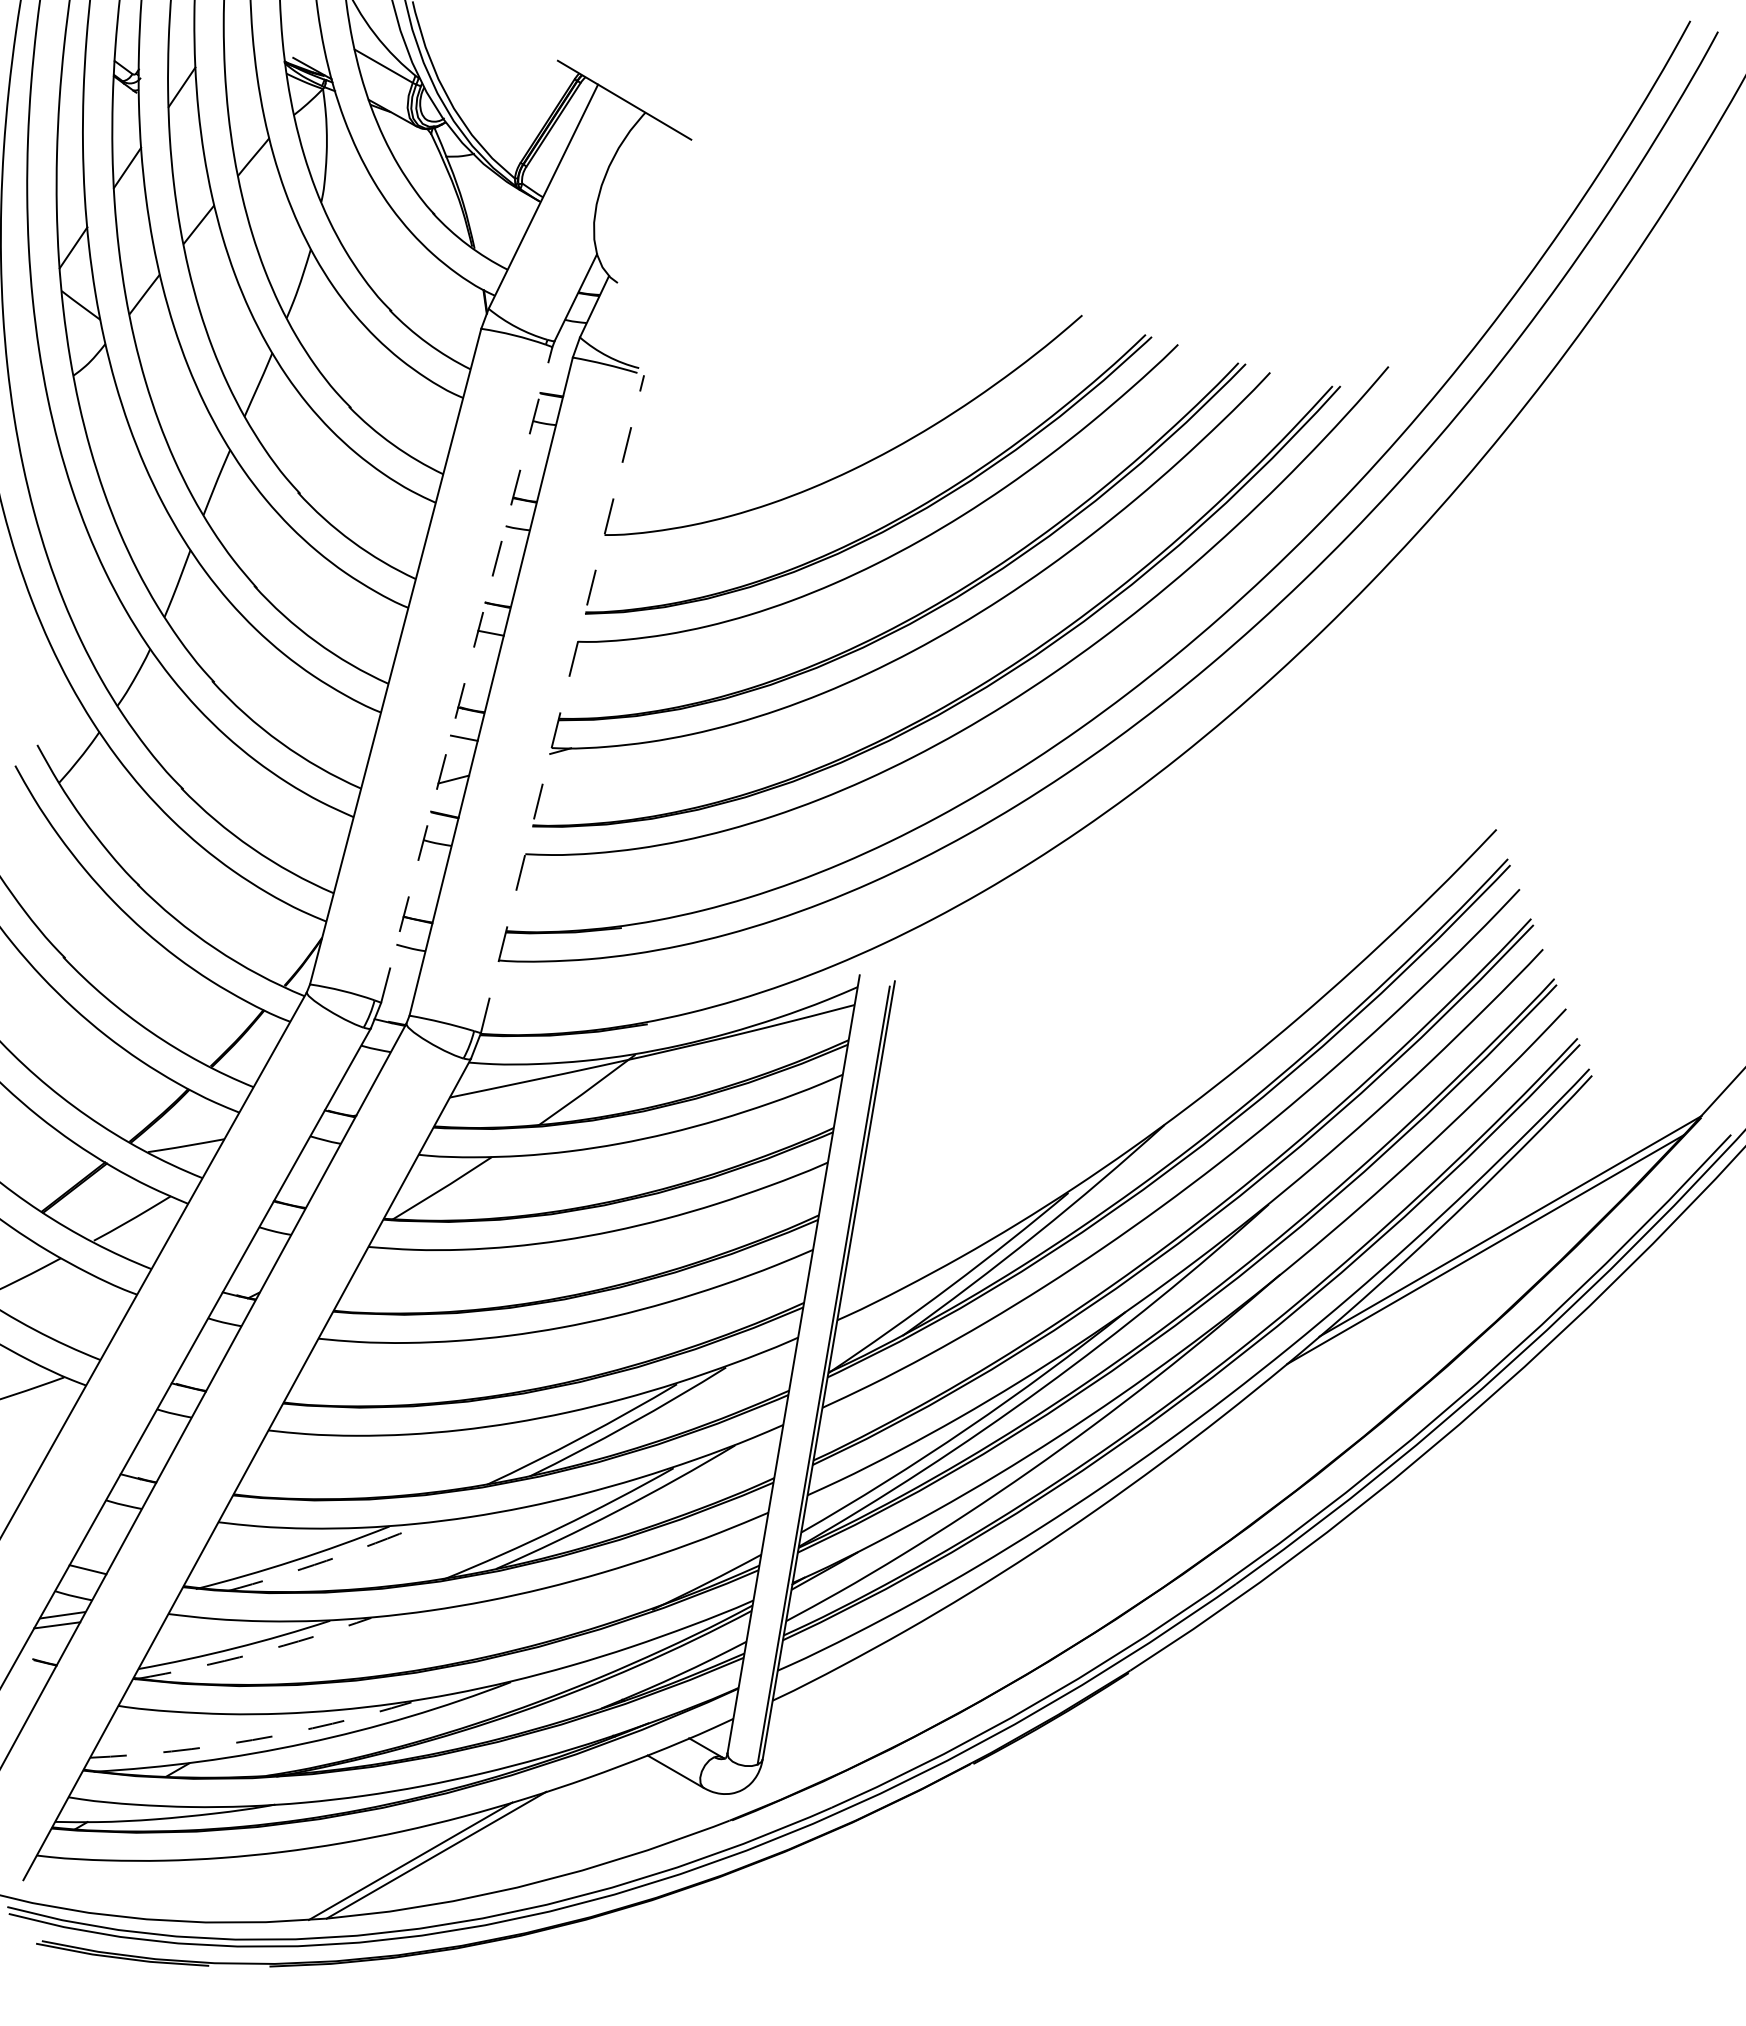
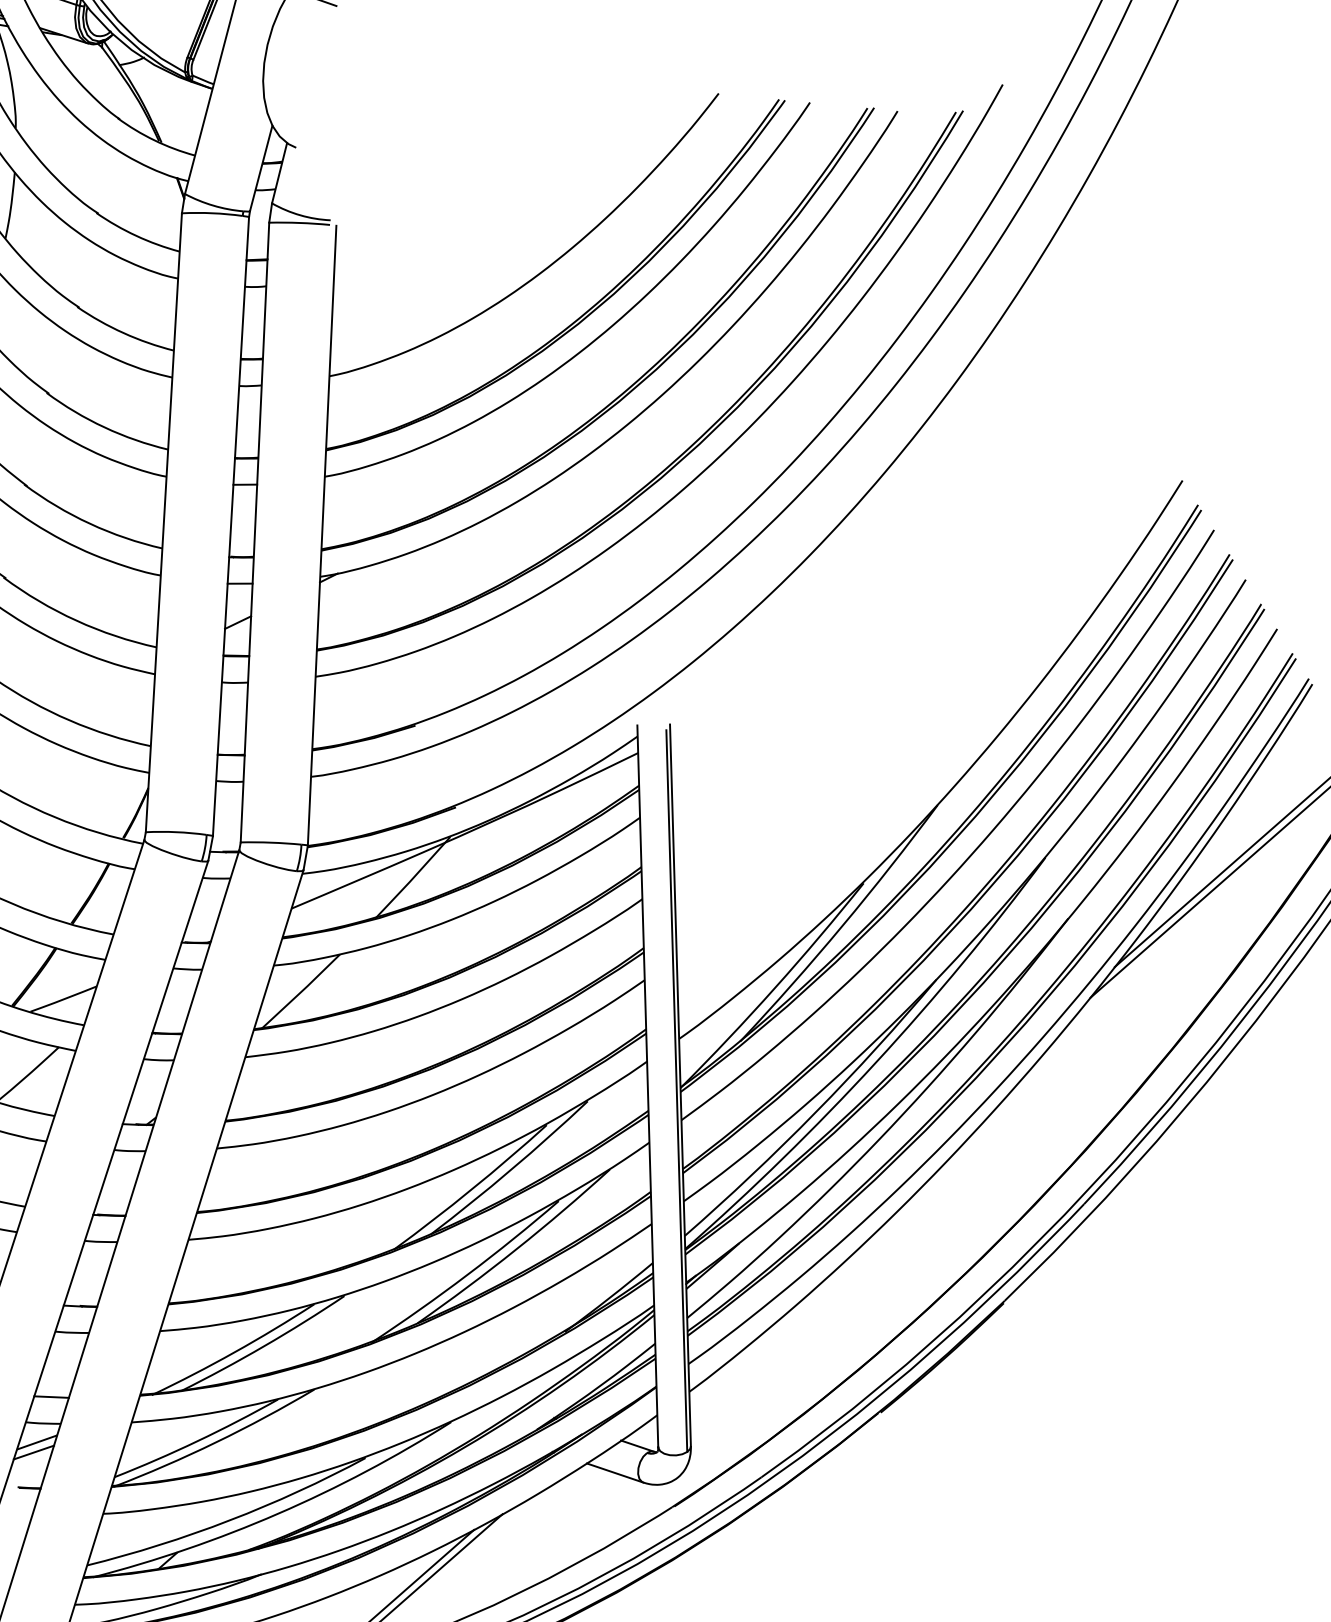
line: (466, 675) -> (230, 527), dashed -> solid
line: (562, 703) -> (321, 534), dashed -> solid
arc: (326, 1560) -> (263, 1346), dashed -> solid
arc: (254, 1653) -> (215, 1442), dashed -> solid
arc: (252, 1740) -> (229, 1520), dashed -> solid

